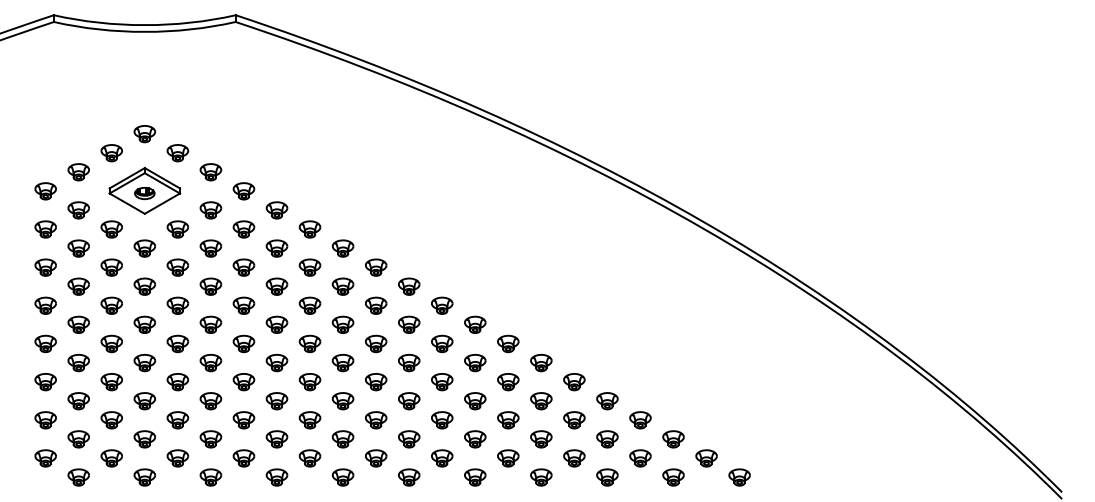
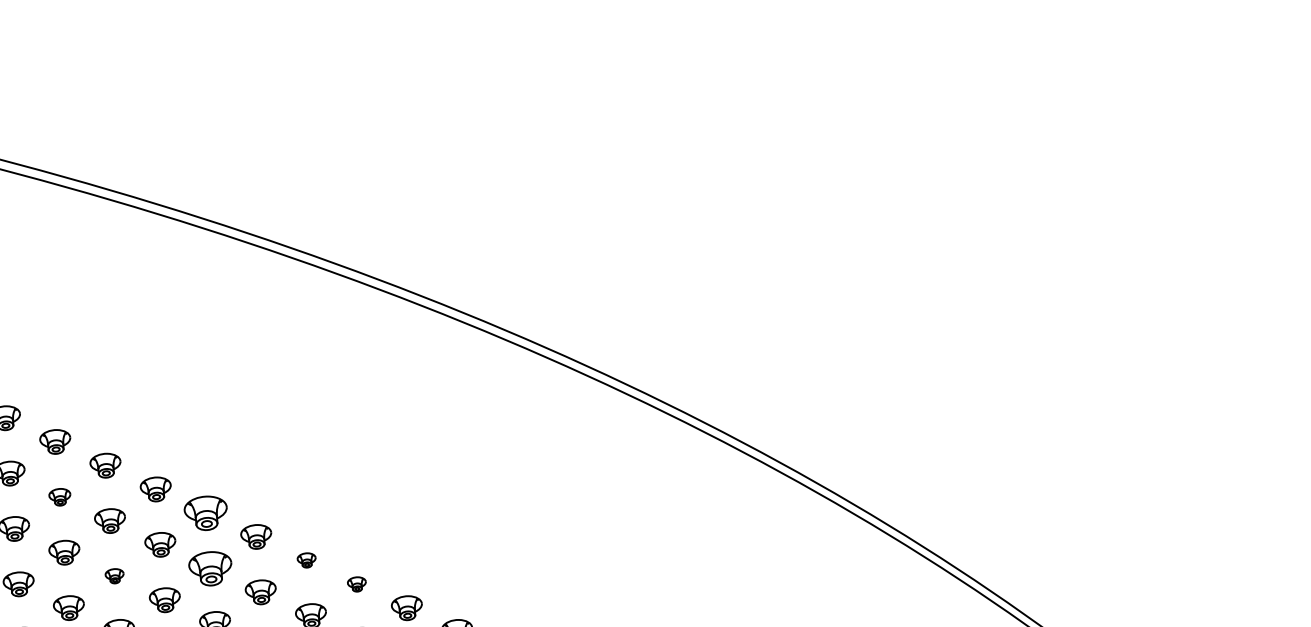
part: (309, 267) -> (59, 497), size x0.7
part: (409, 286) -> (206, 512), size x1.4
part: (342, 324) -> (113, 575), size x0.6
part: (409, 324) -> (211, 567), size x1.4
part: (475, 324) -> (306, 560), size x0.6
part: (508, 343) -> (357, 583), size x0.6

